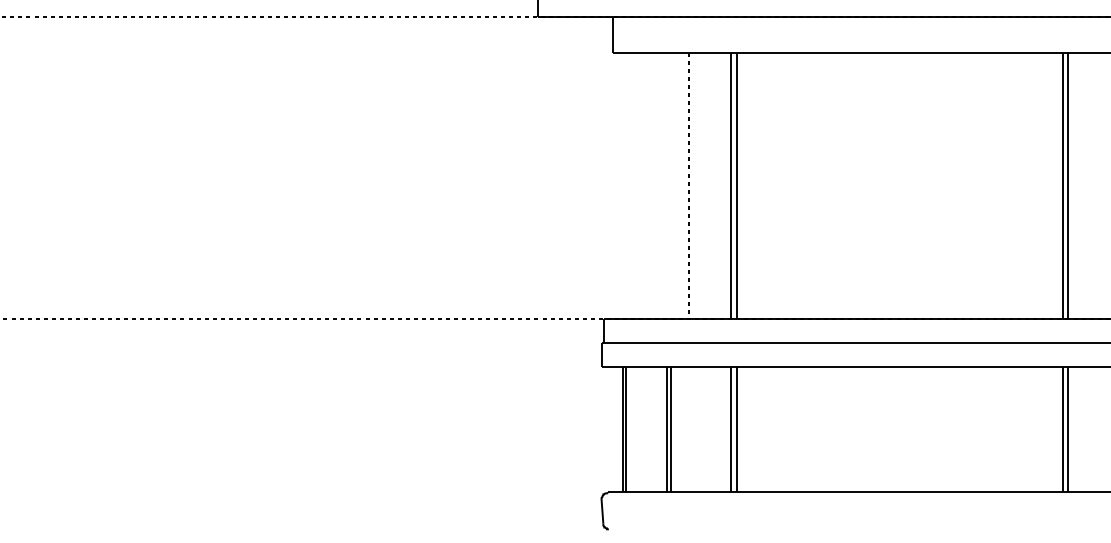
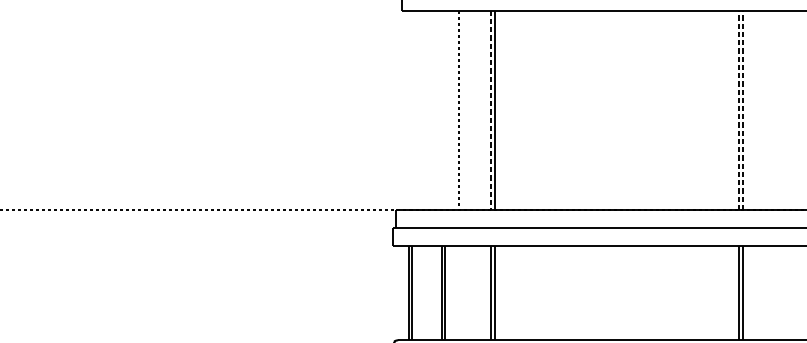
line: (1062, 185) -> (738, 109), solid -> dashed
line: (1068, 185) -> (743, 109), solid -> dashed
line: (731, 186) -> (490, 110), solid -> dashed

